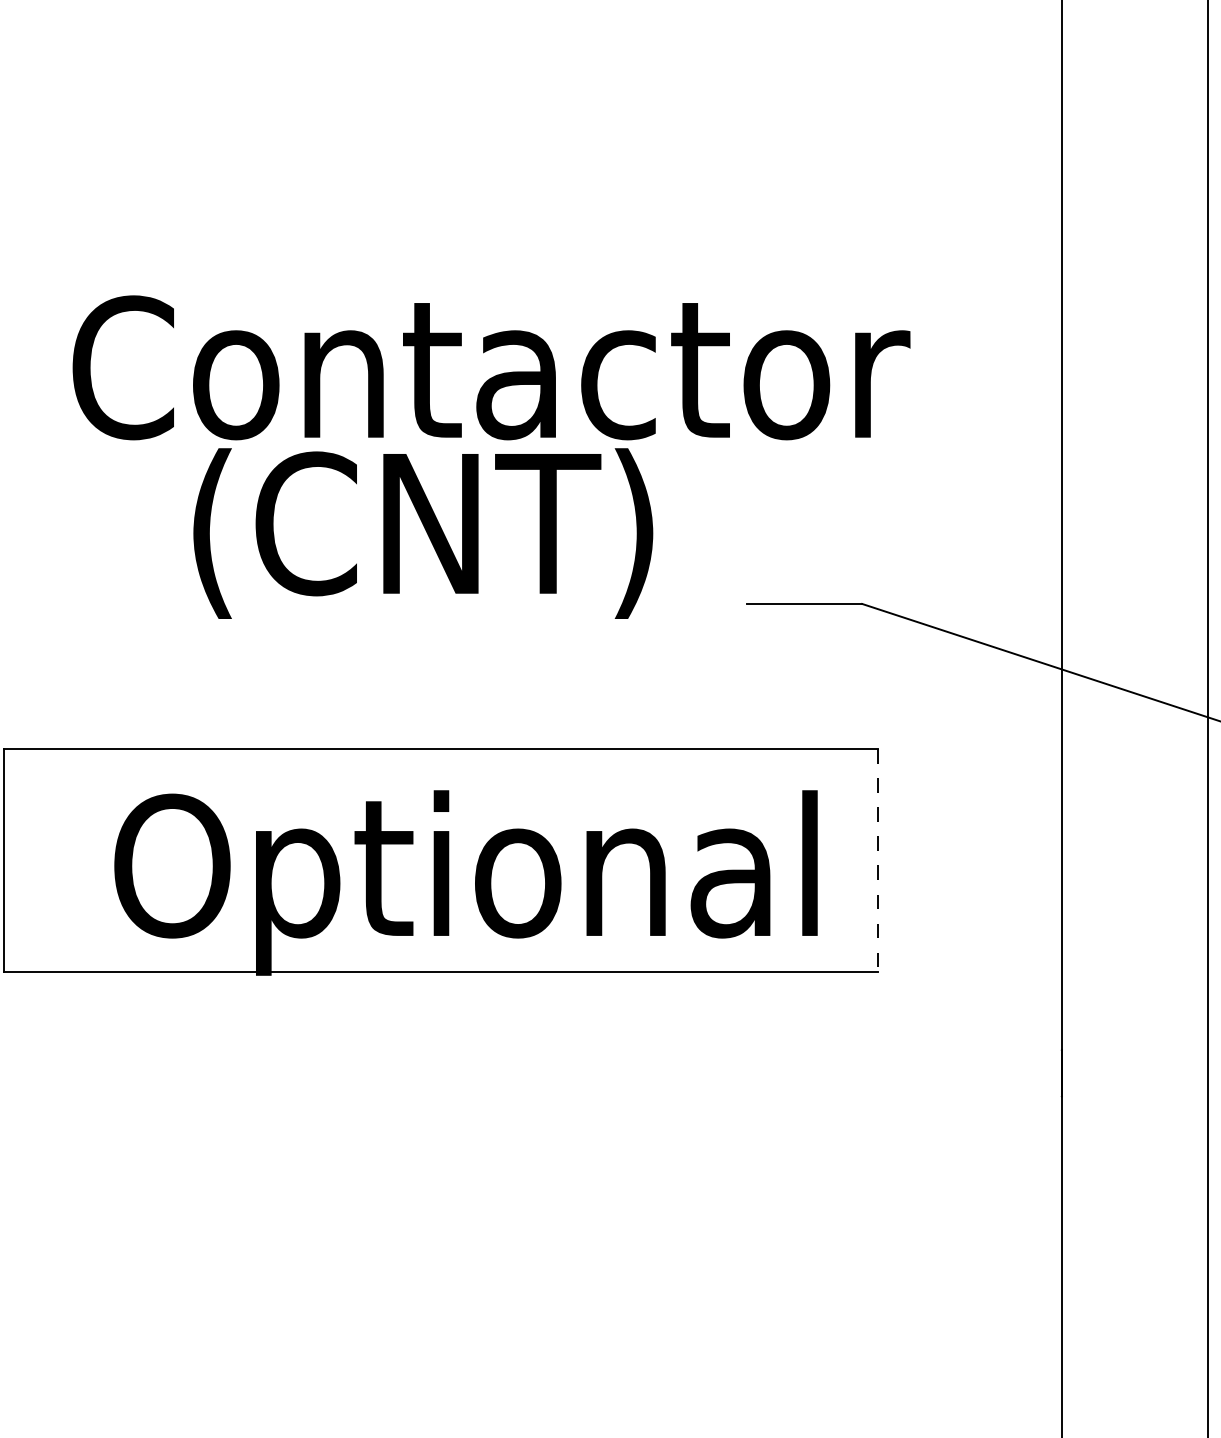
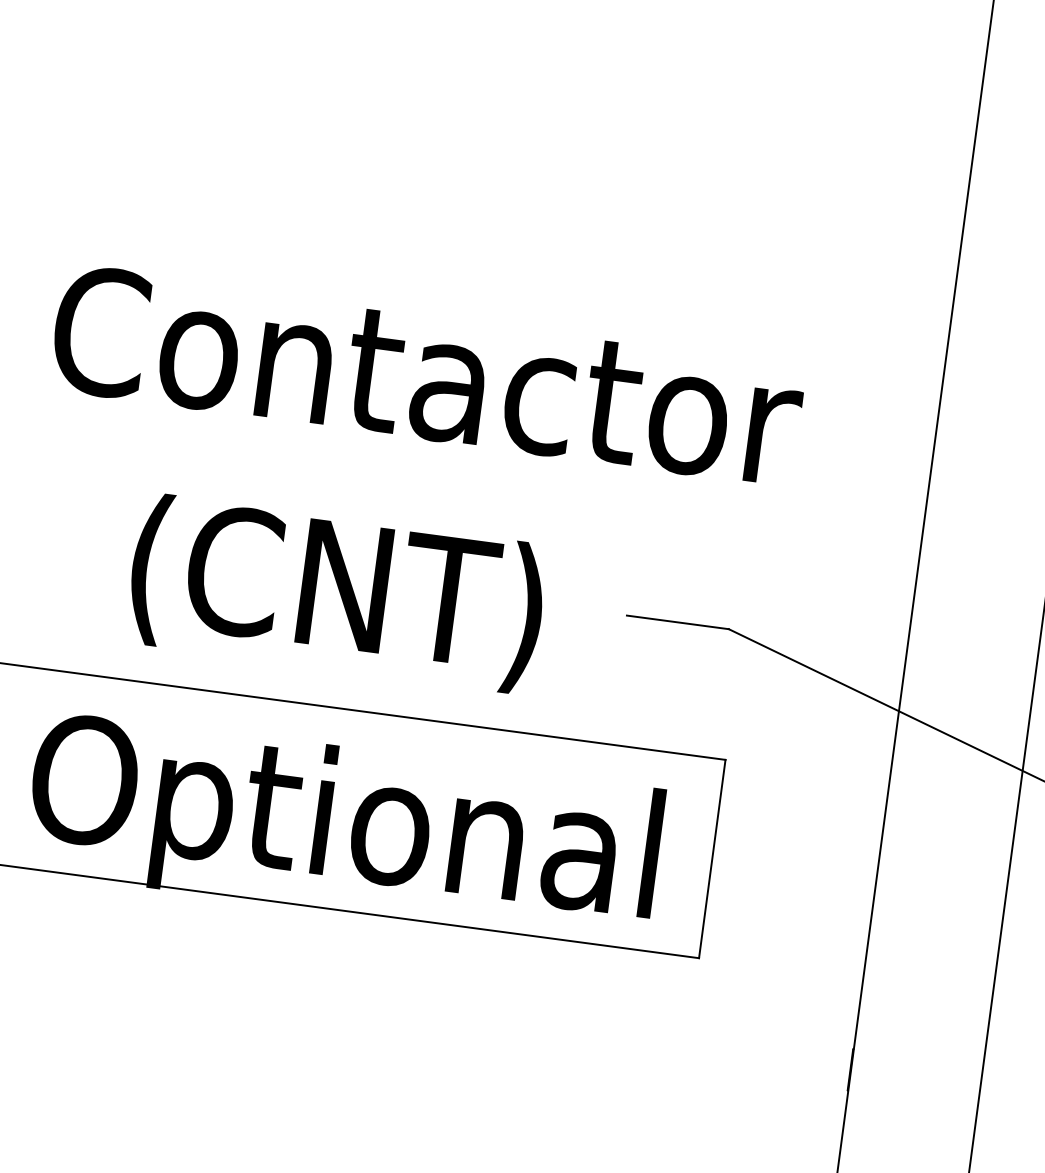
text: (423, 533) -> (336, 593), moved
line: (877, 860) -> (712, 858), dashed -> solid

